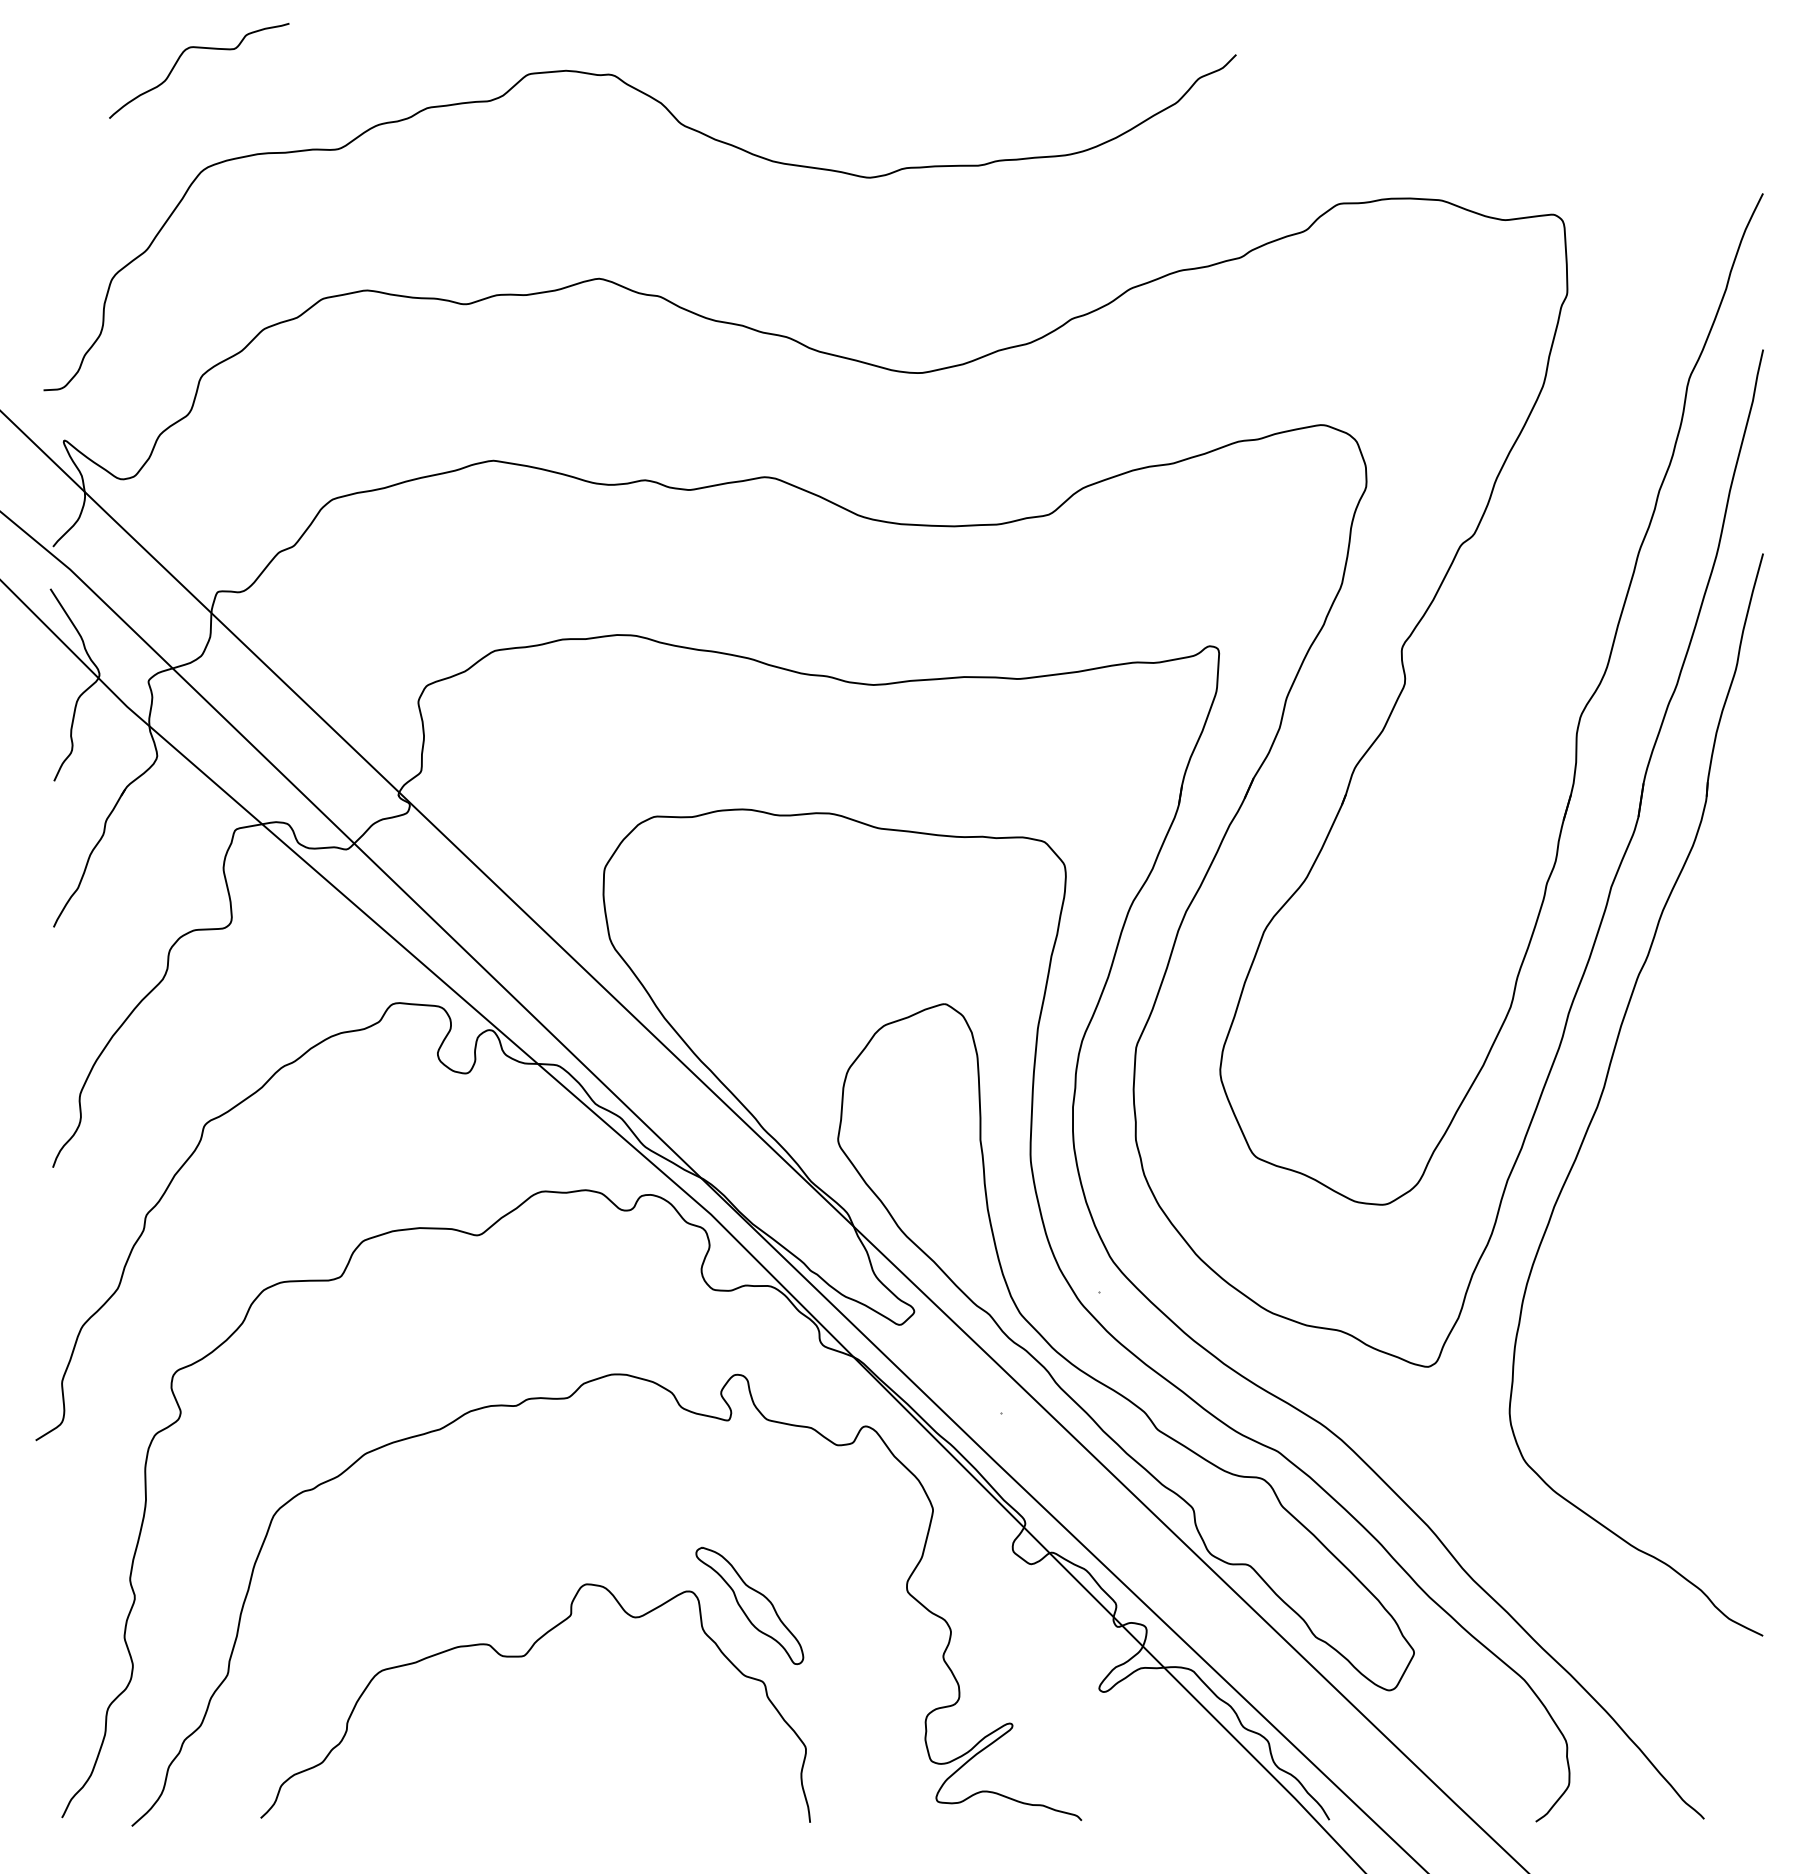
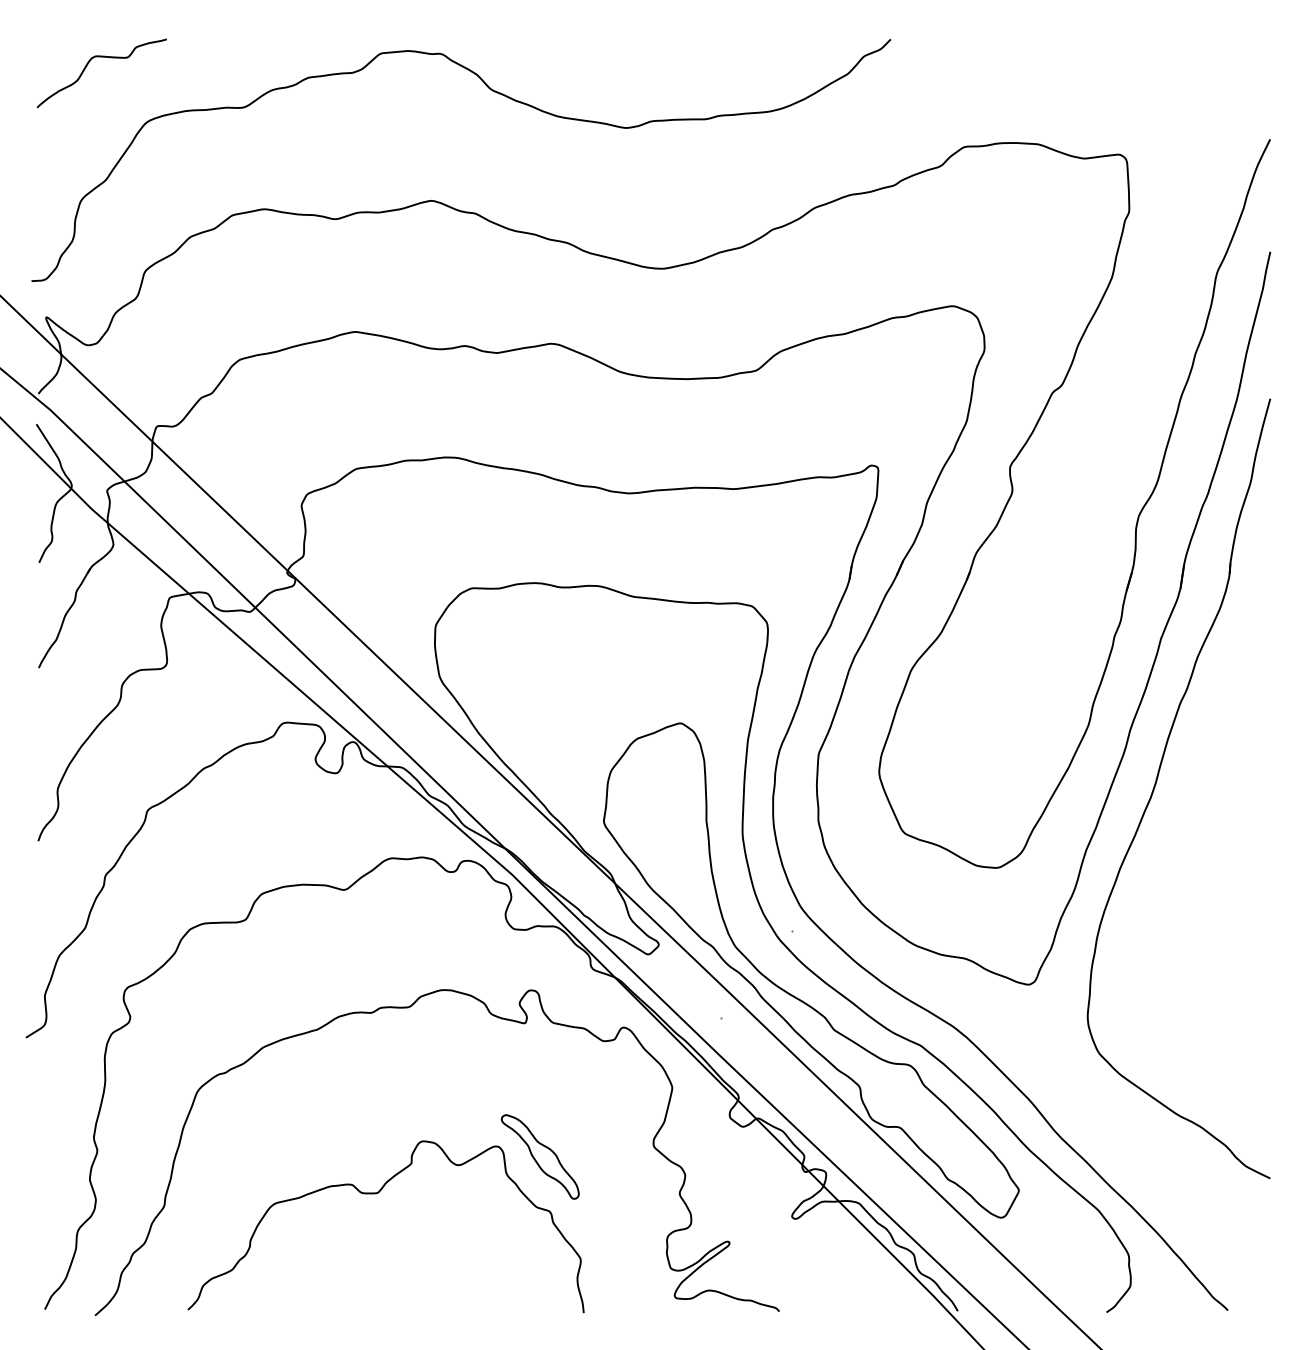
curve: (199, 48) -> (102, 57), moved

